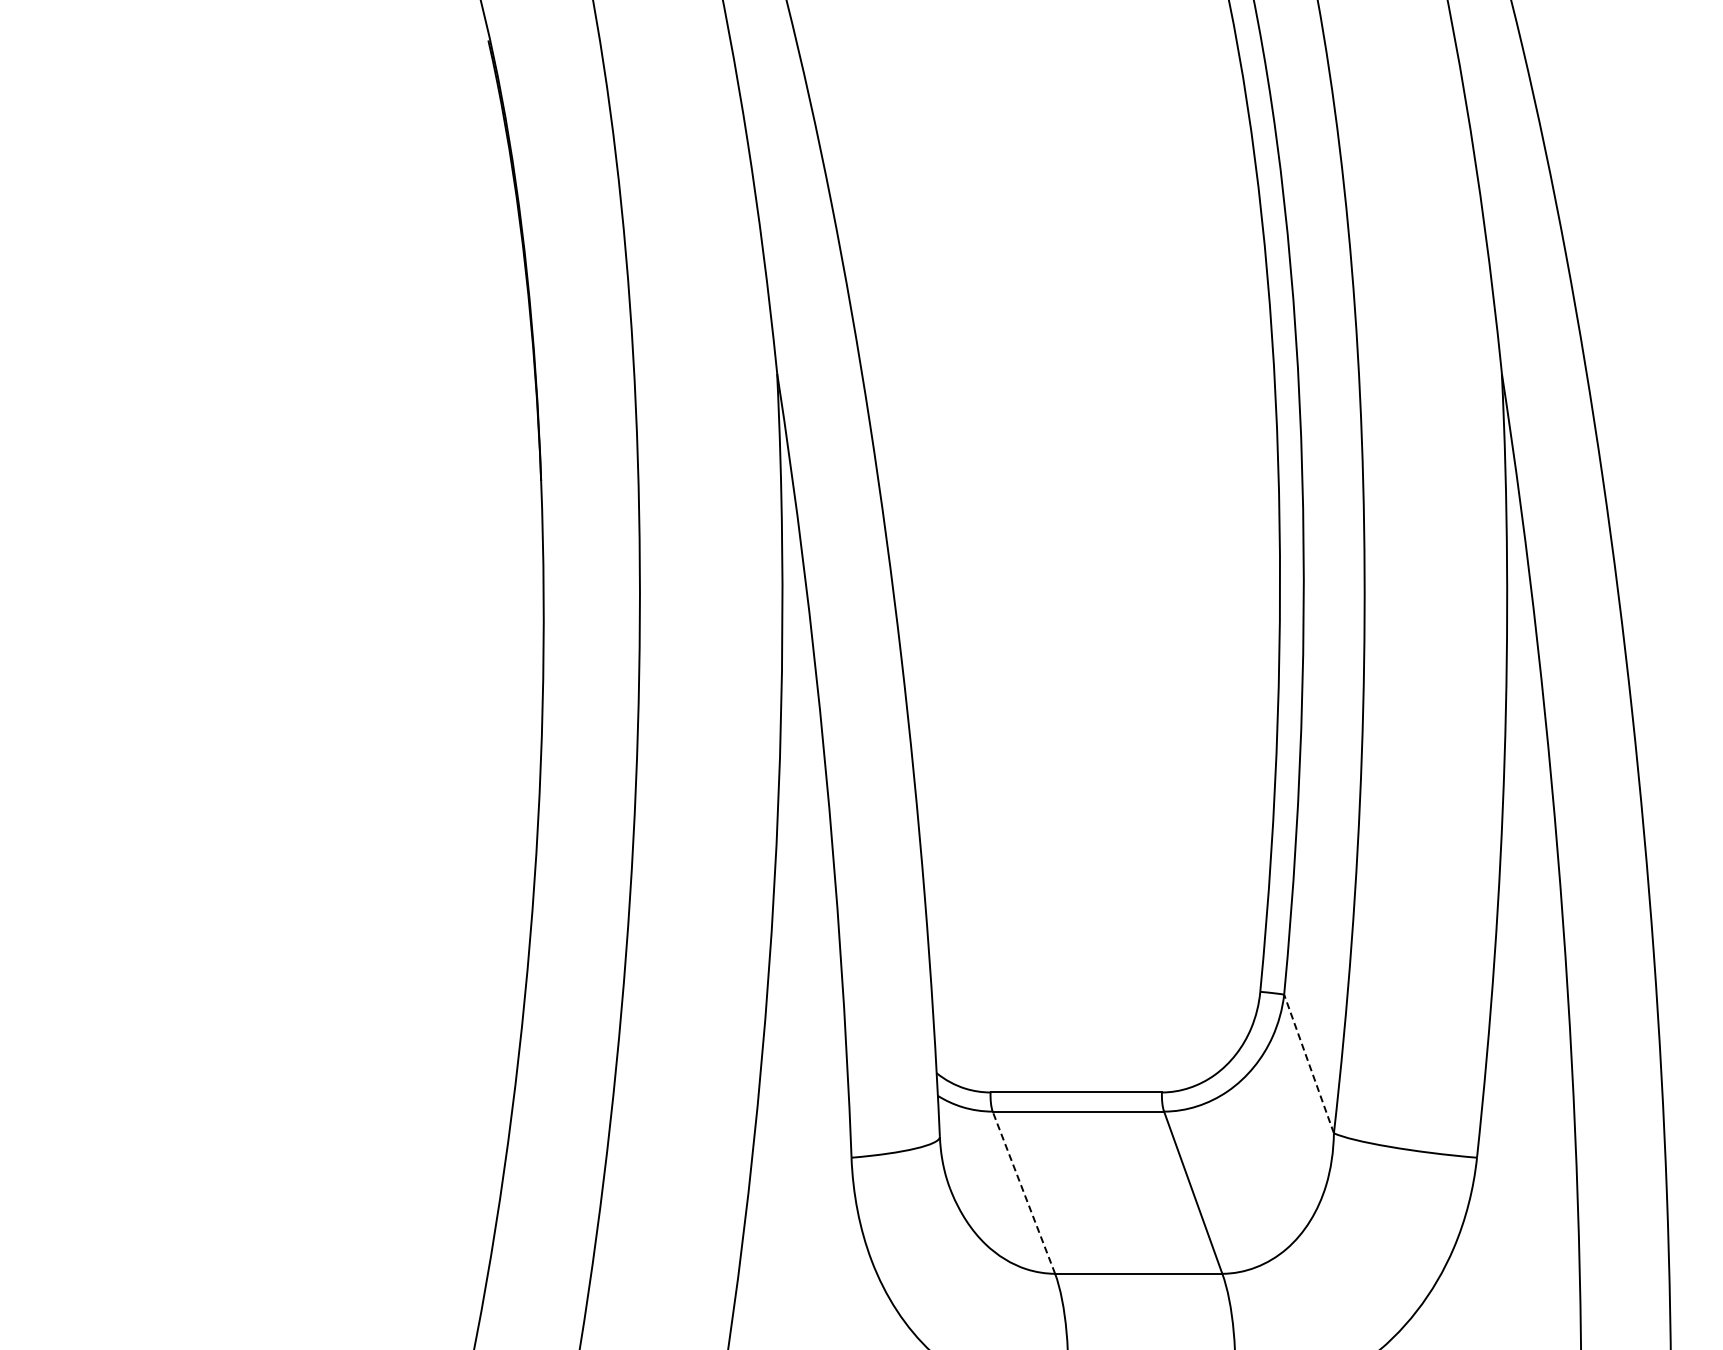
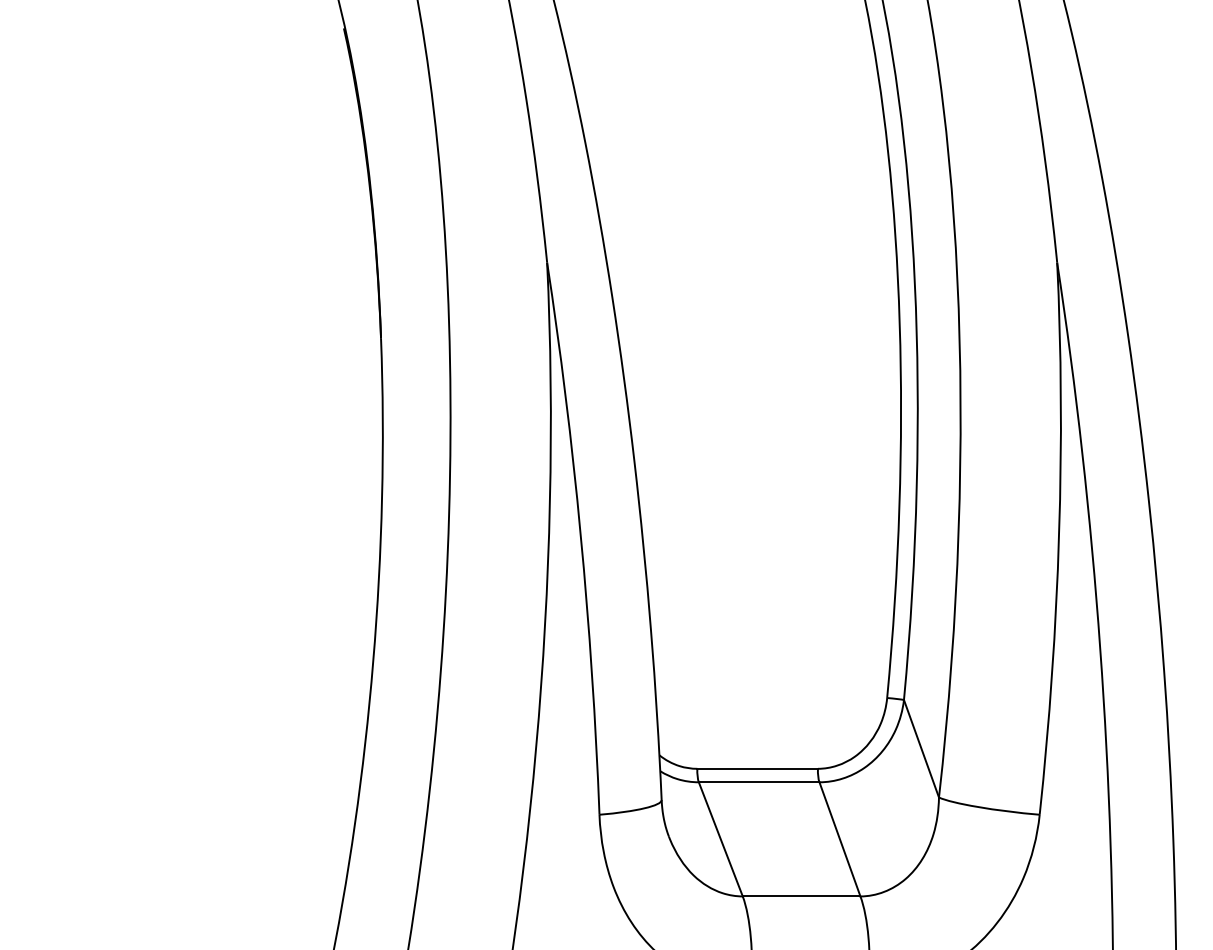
line: (1309, 1063) -> (921, 748), dashed -> solid
line: (1023, 1192) -> (720, 839), dashed -> solid

